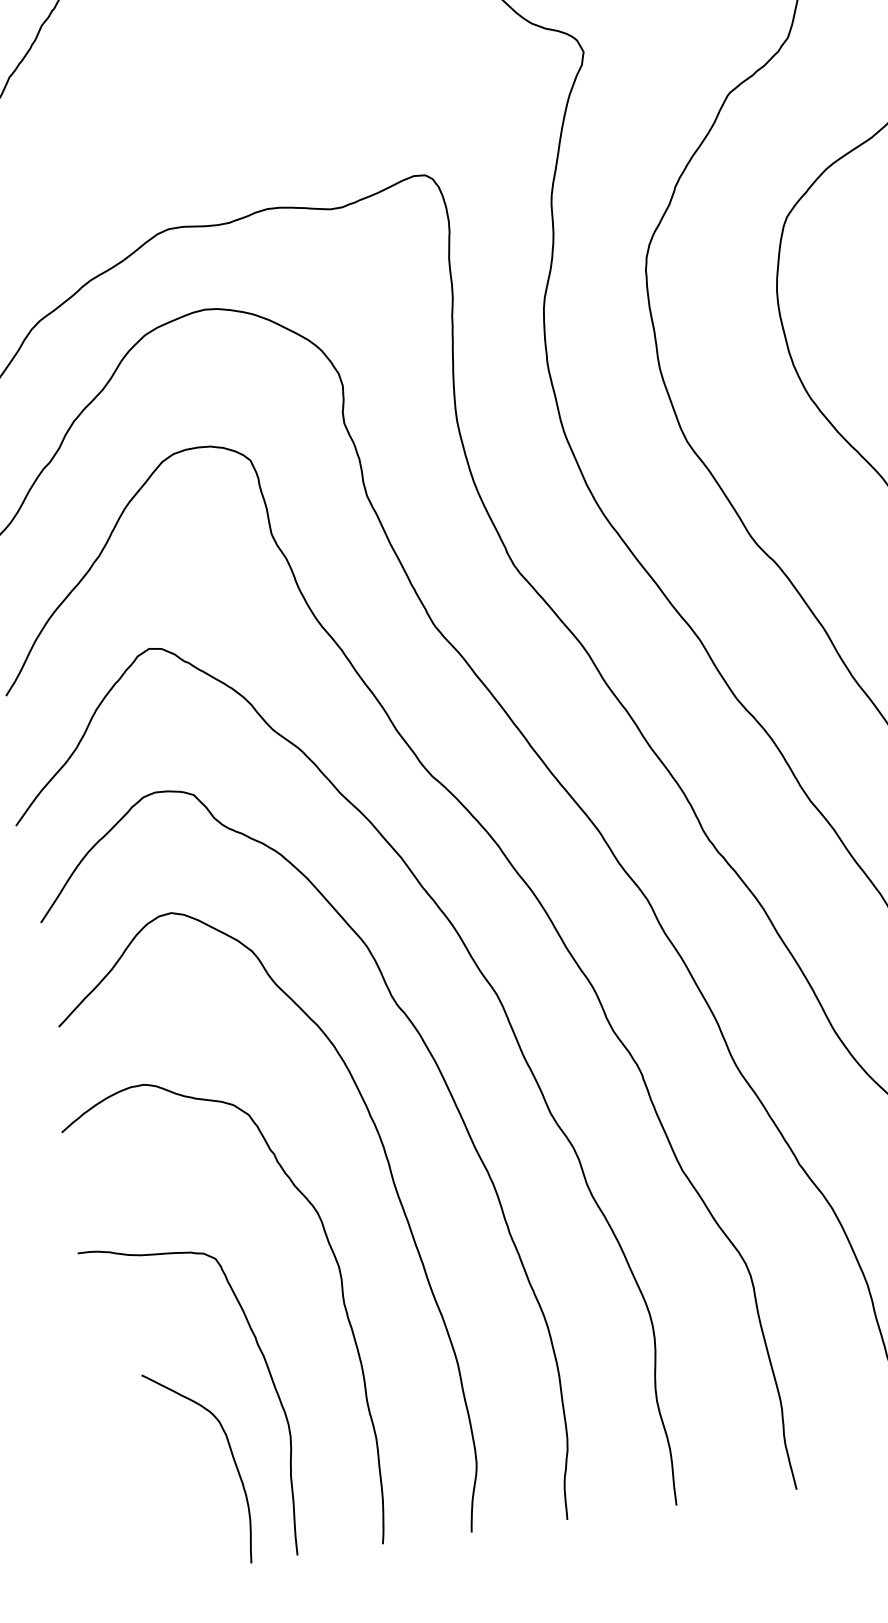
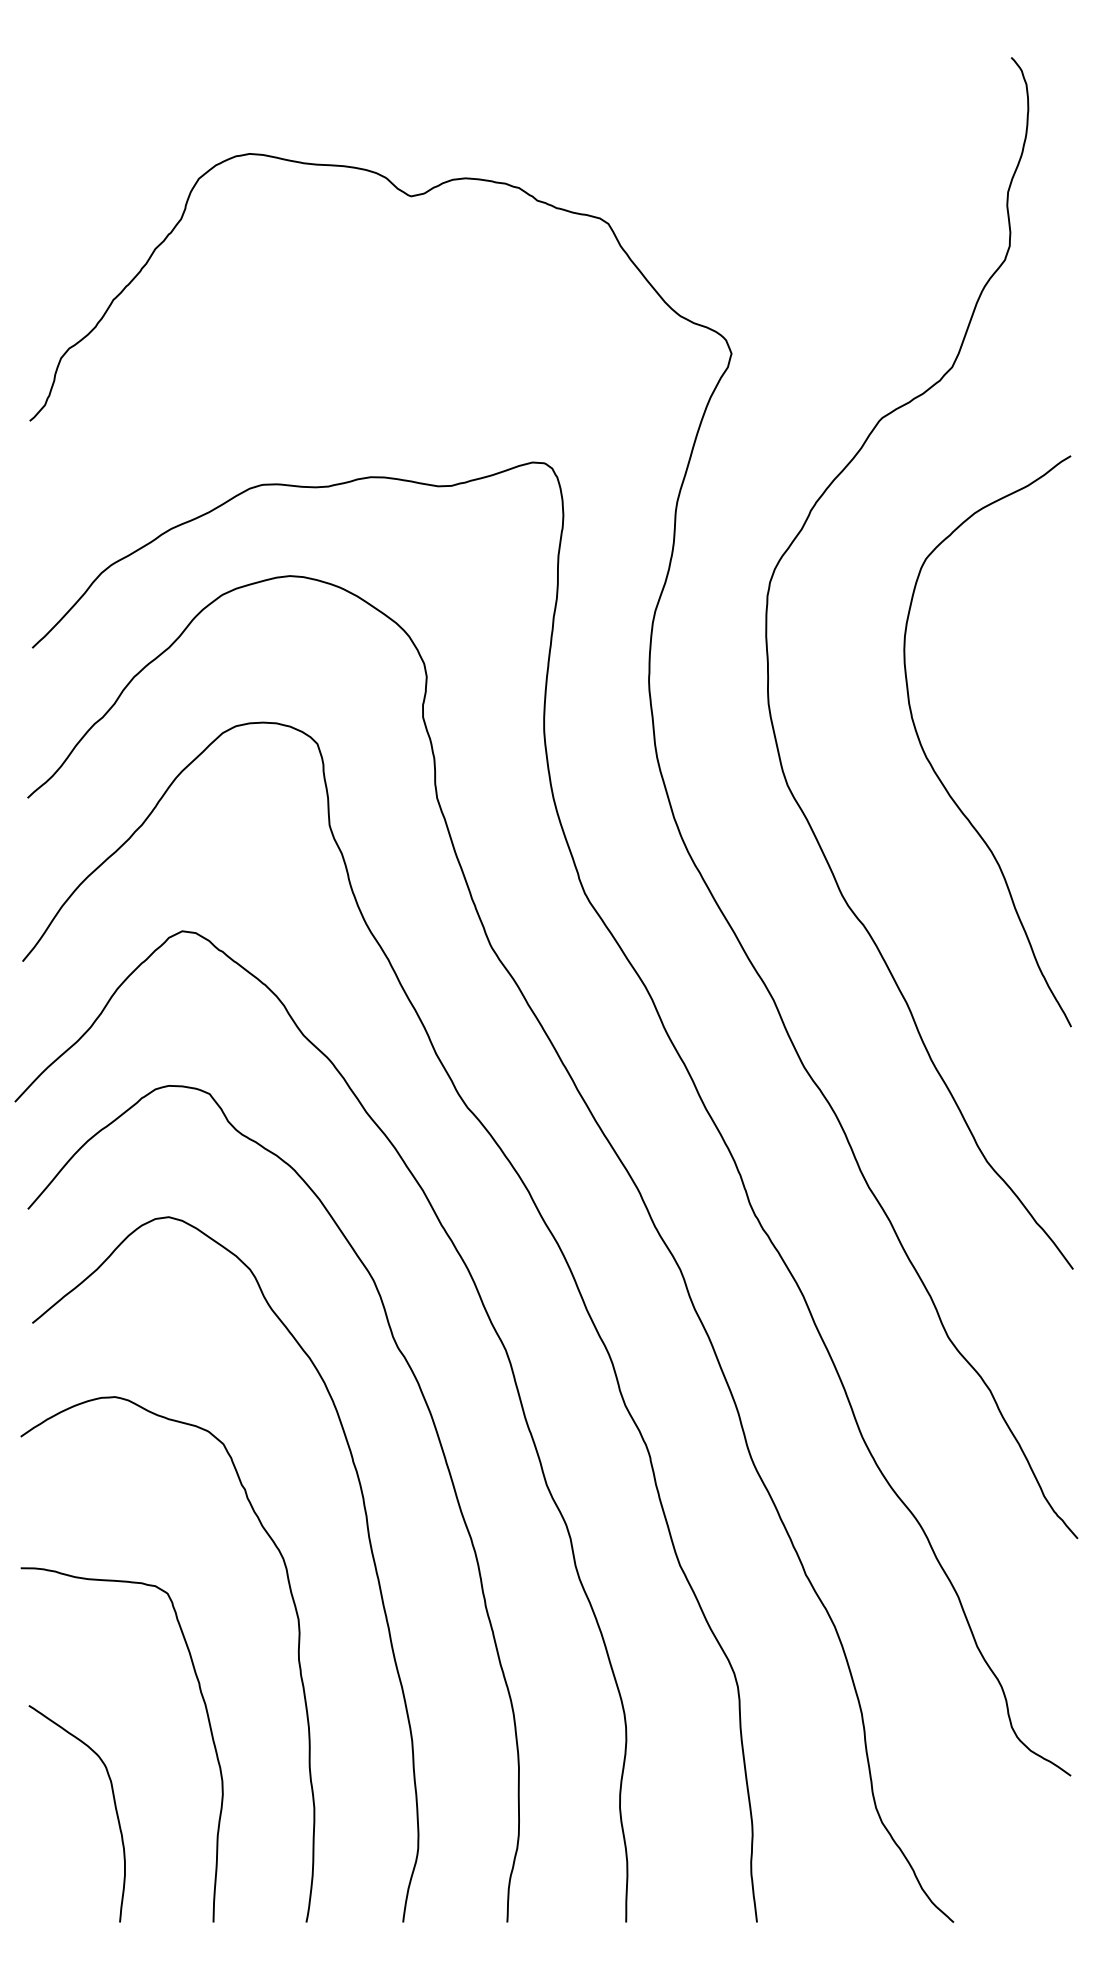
curve: (232, 1458) -> (114, 1807), moved

